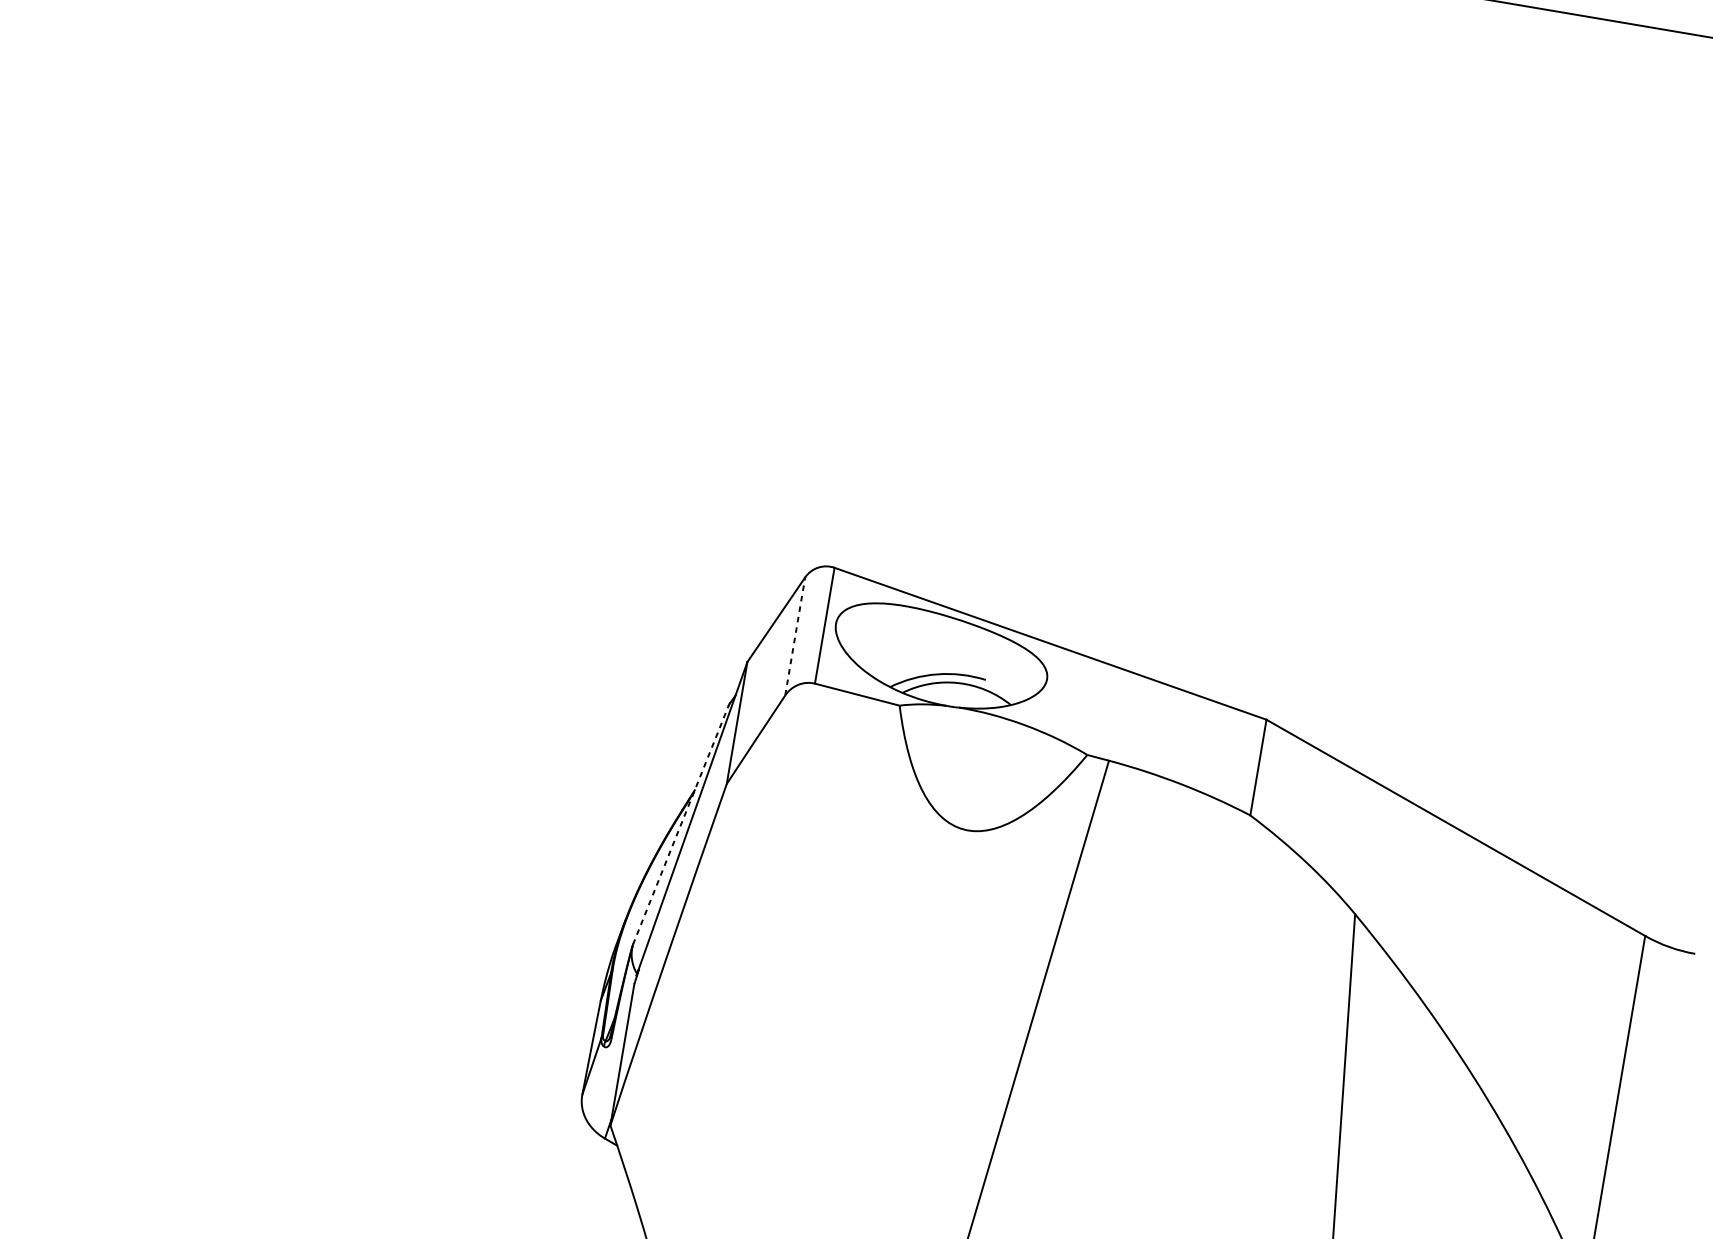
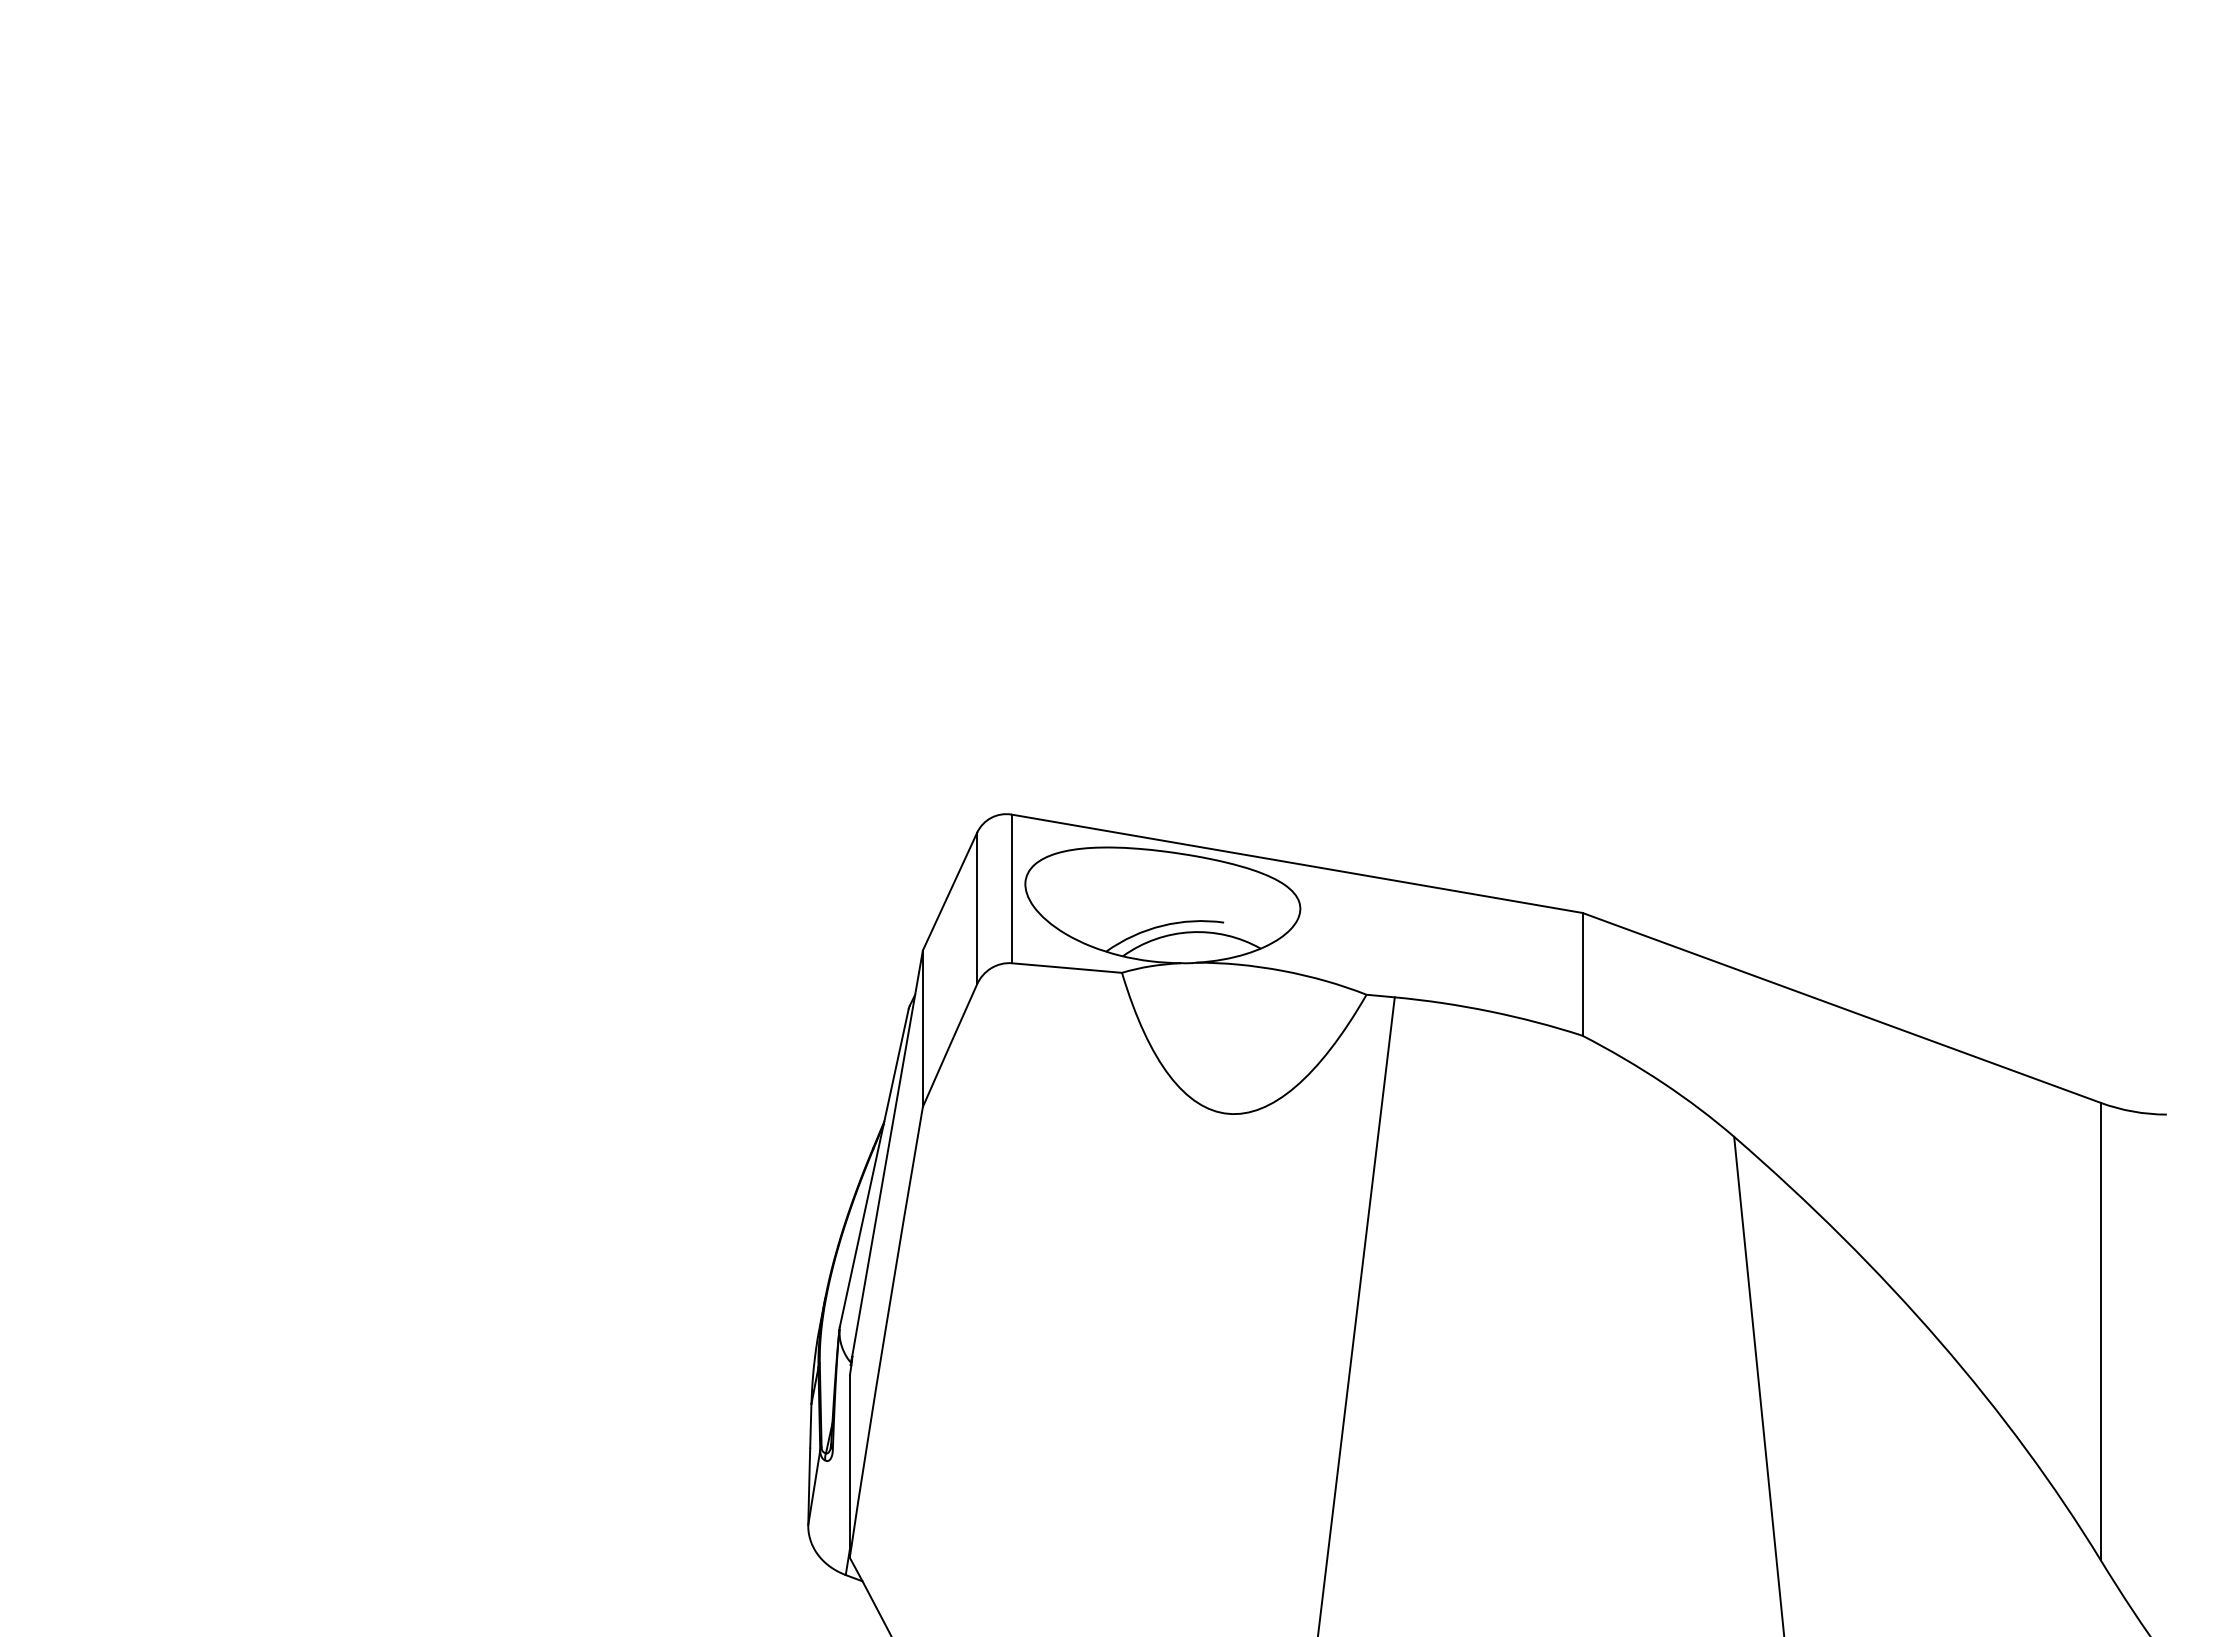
line: (795, 636) -> (977, 908), dashed -> solid
line: (681, 824) -> (874, 1167), dashed -> solid

